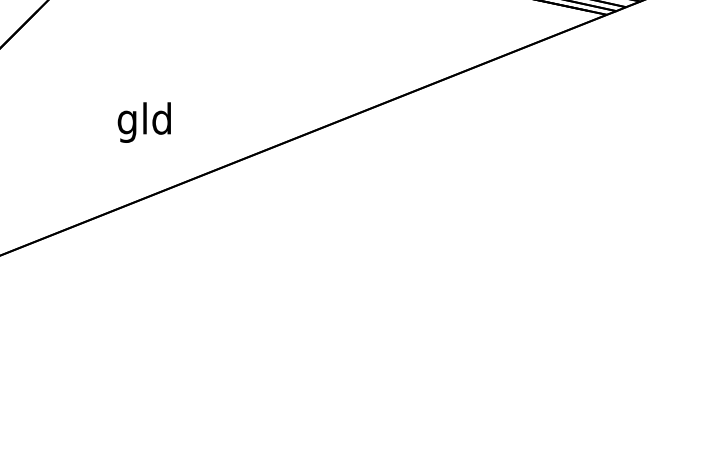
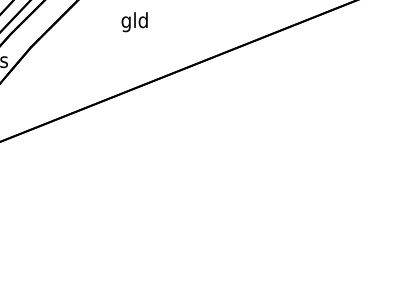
text: (144, 123) -> (134, 22), moved

